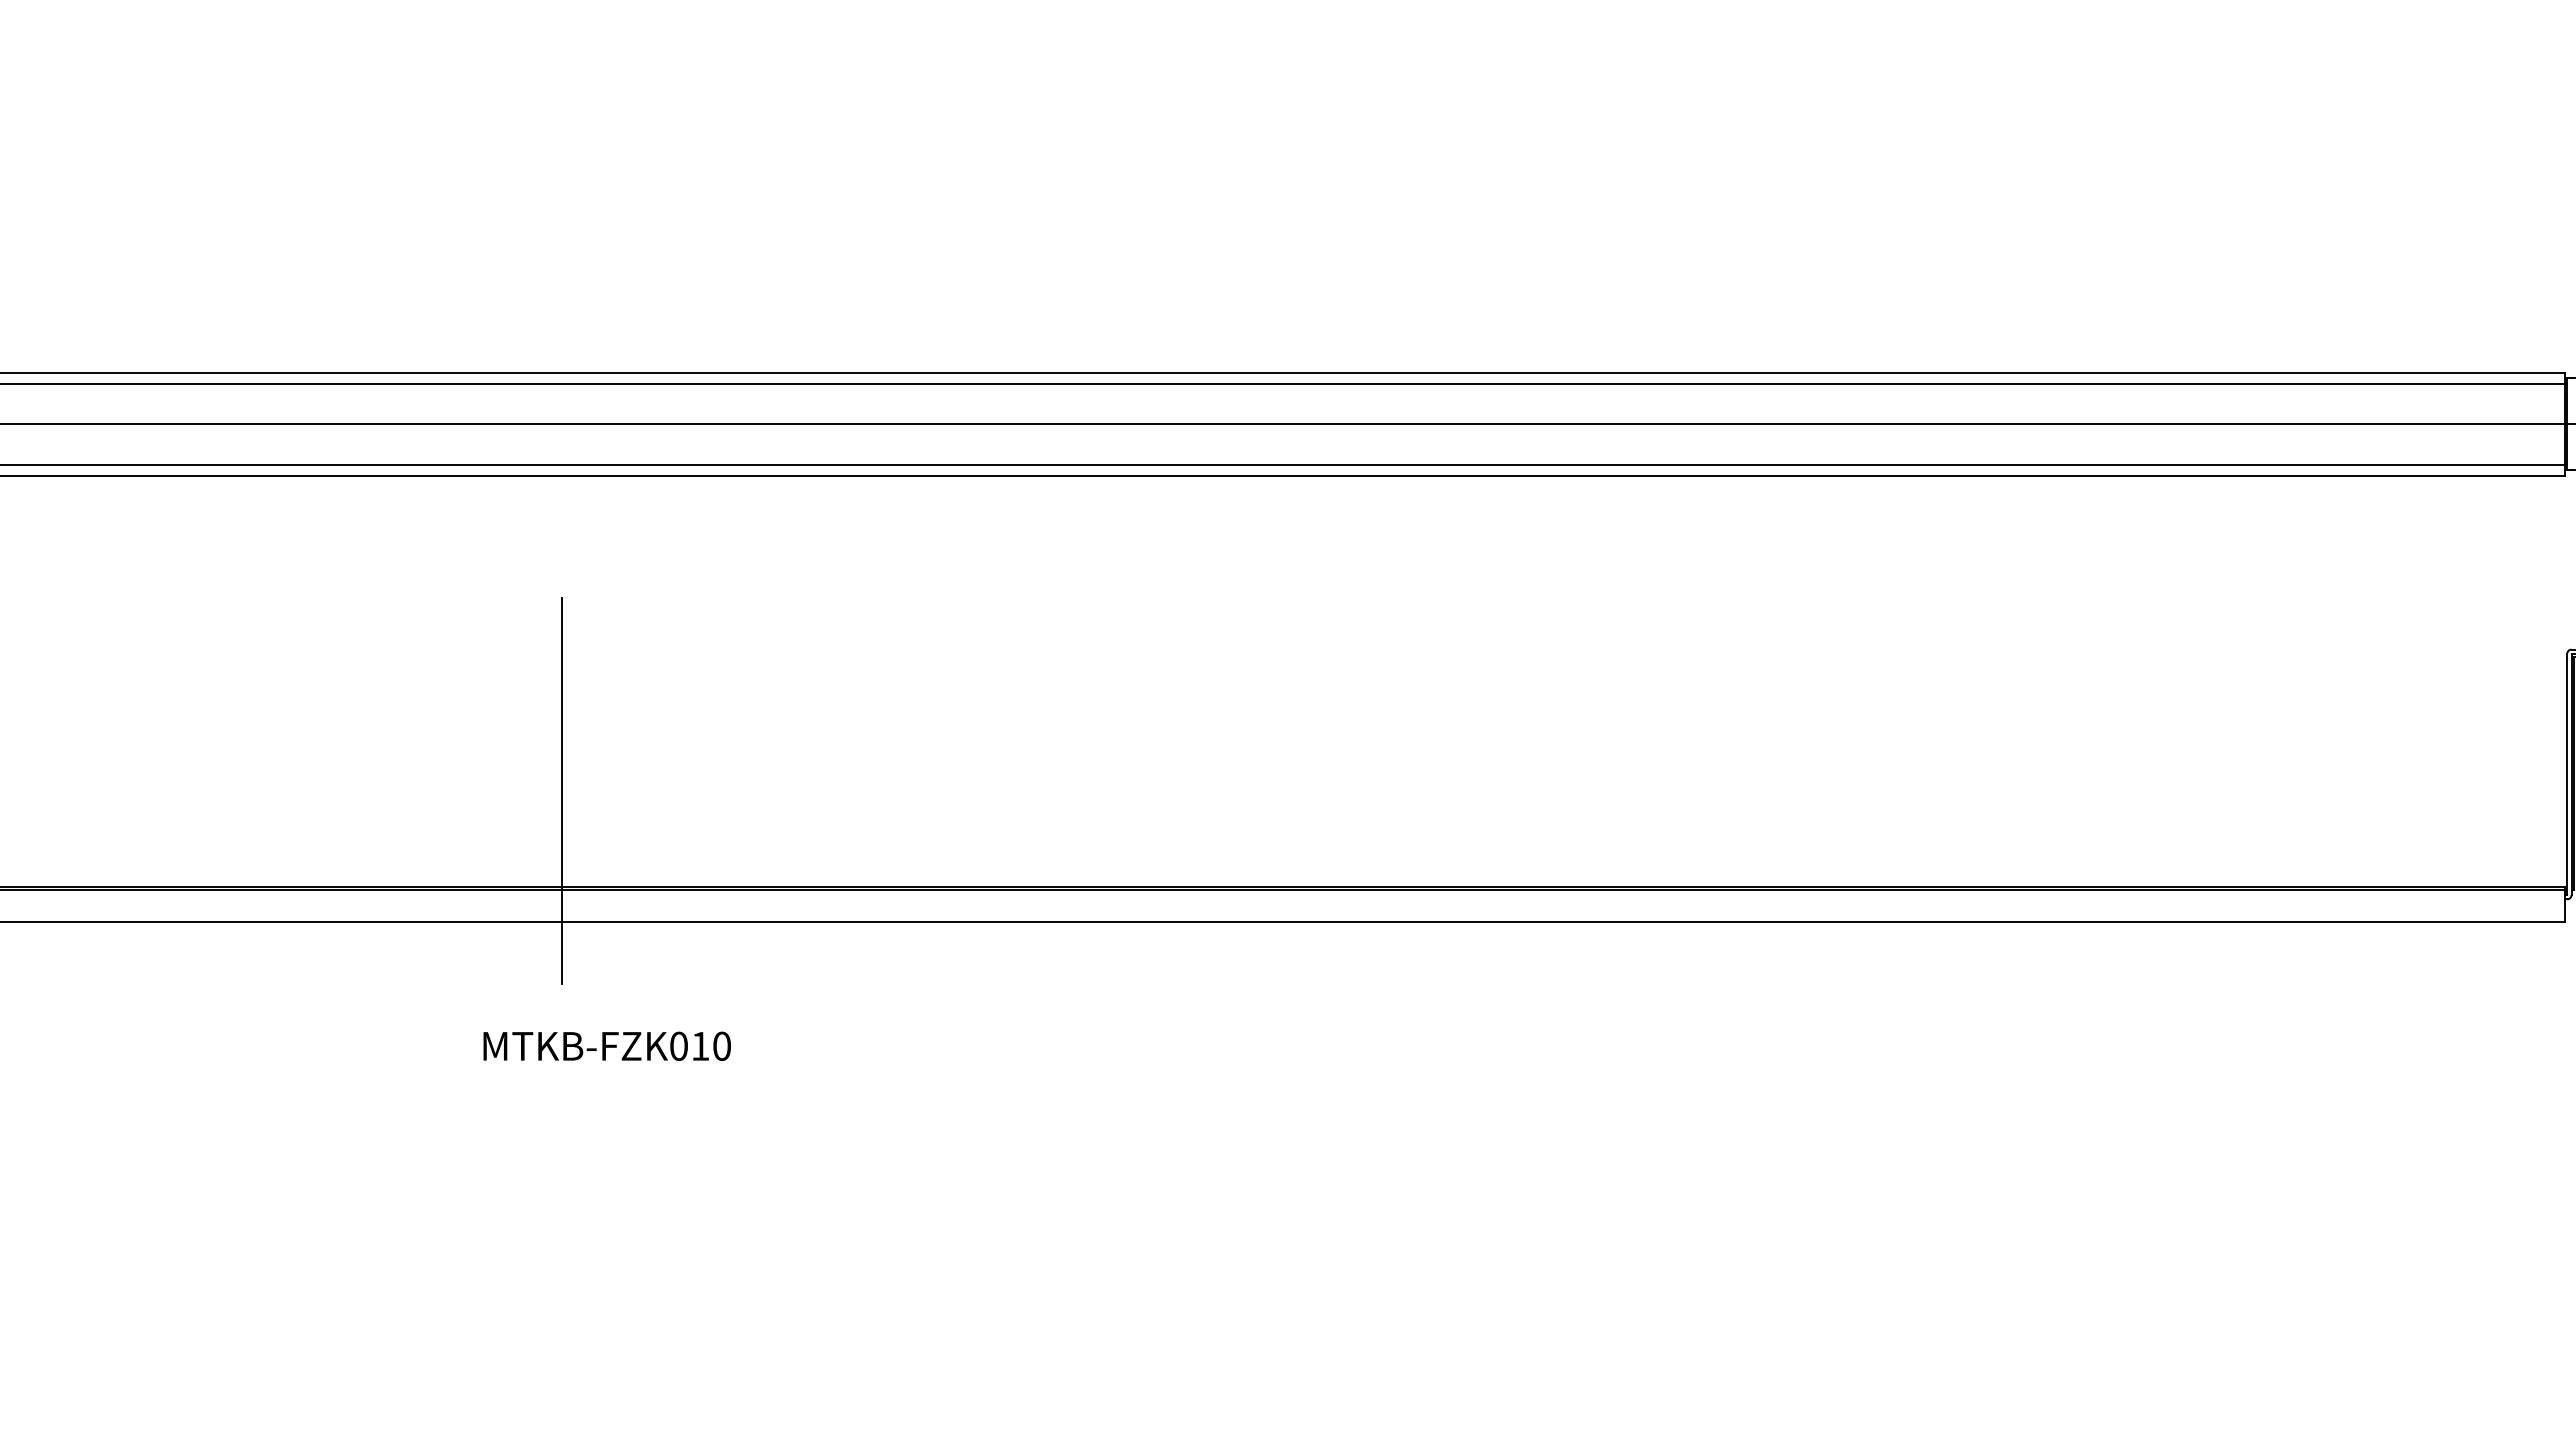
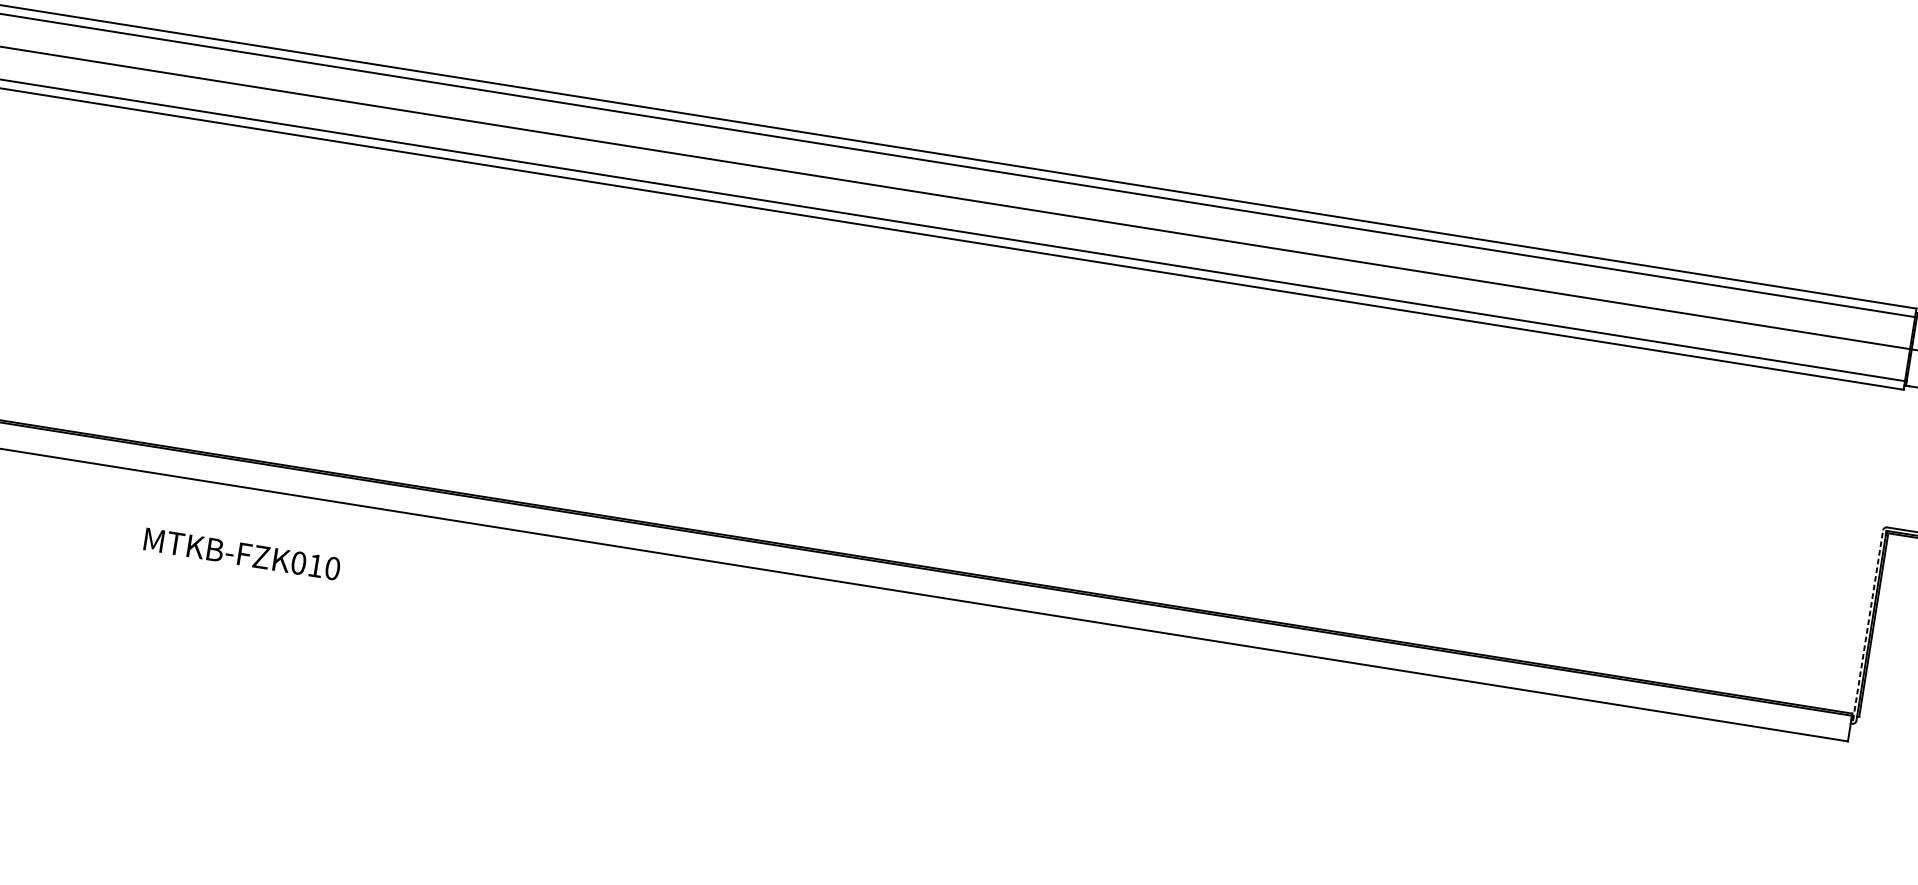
line: (2567, 774) -> (1868, 625), solid -> dashed
line: (561, 790) -> (285, 387), removed
text: (606, 1045) -> (241, 553), moved

